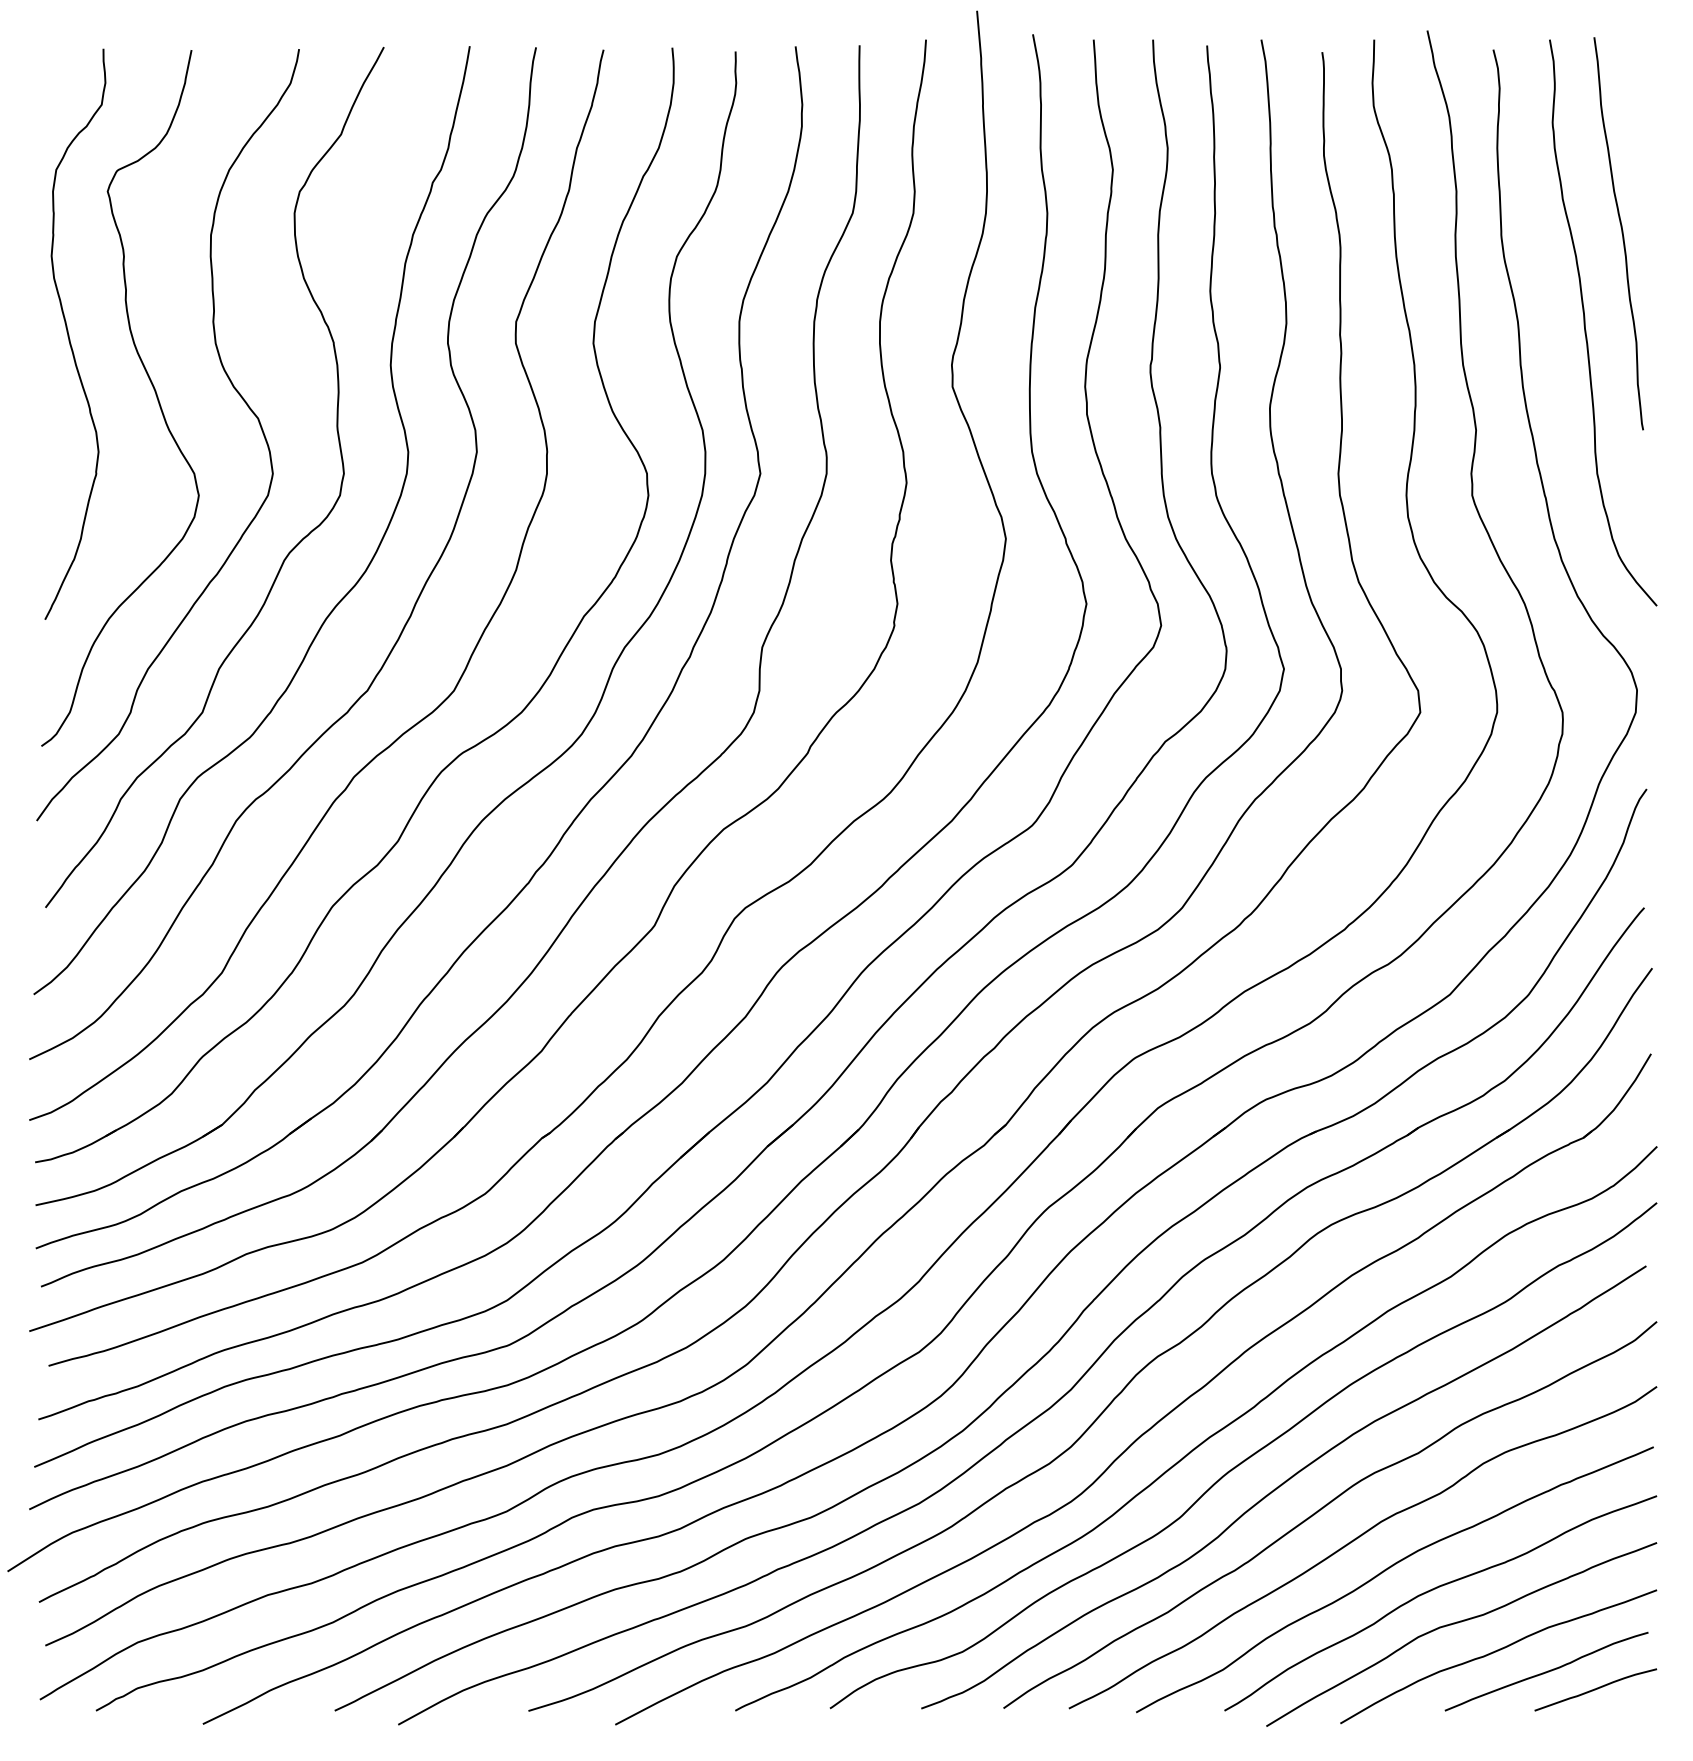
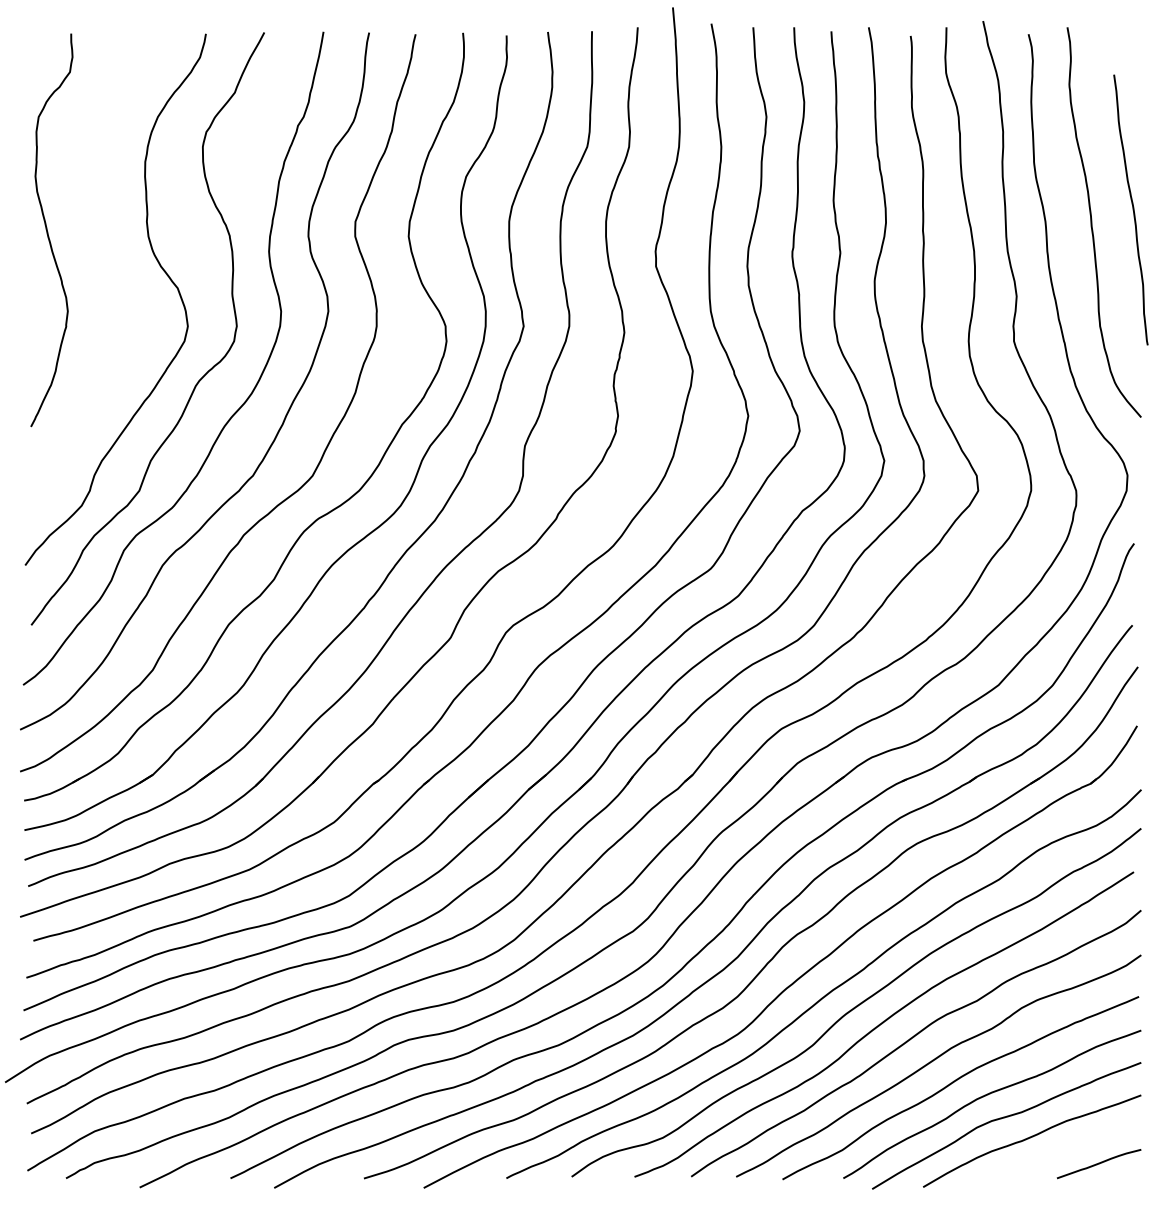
curve: (1621, 232) -> (1132, 209), moved
curve: (150, 383) -> (103, 264), removed
curve: (1546, 1671) -> (1065, 1151), removed

